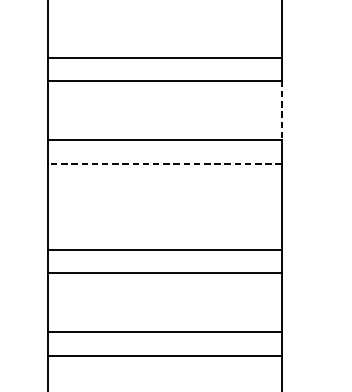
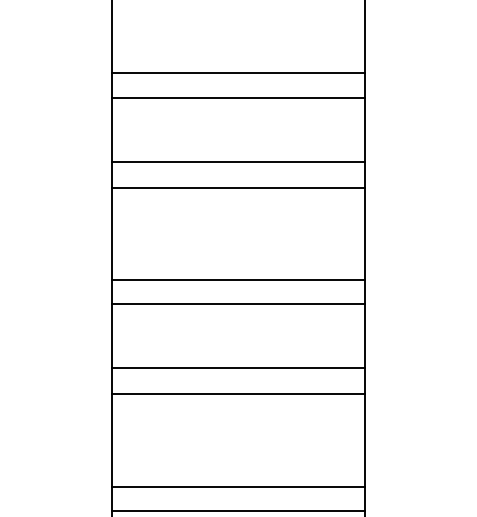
line: (281, 111) -> (364, 130), dashed -> solid
line: (164, 164) -> (238, 187), dashed -> solid

